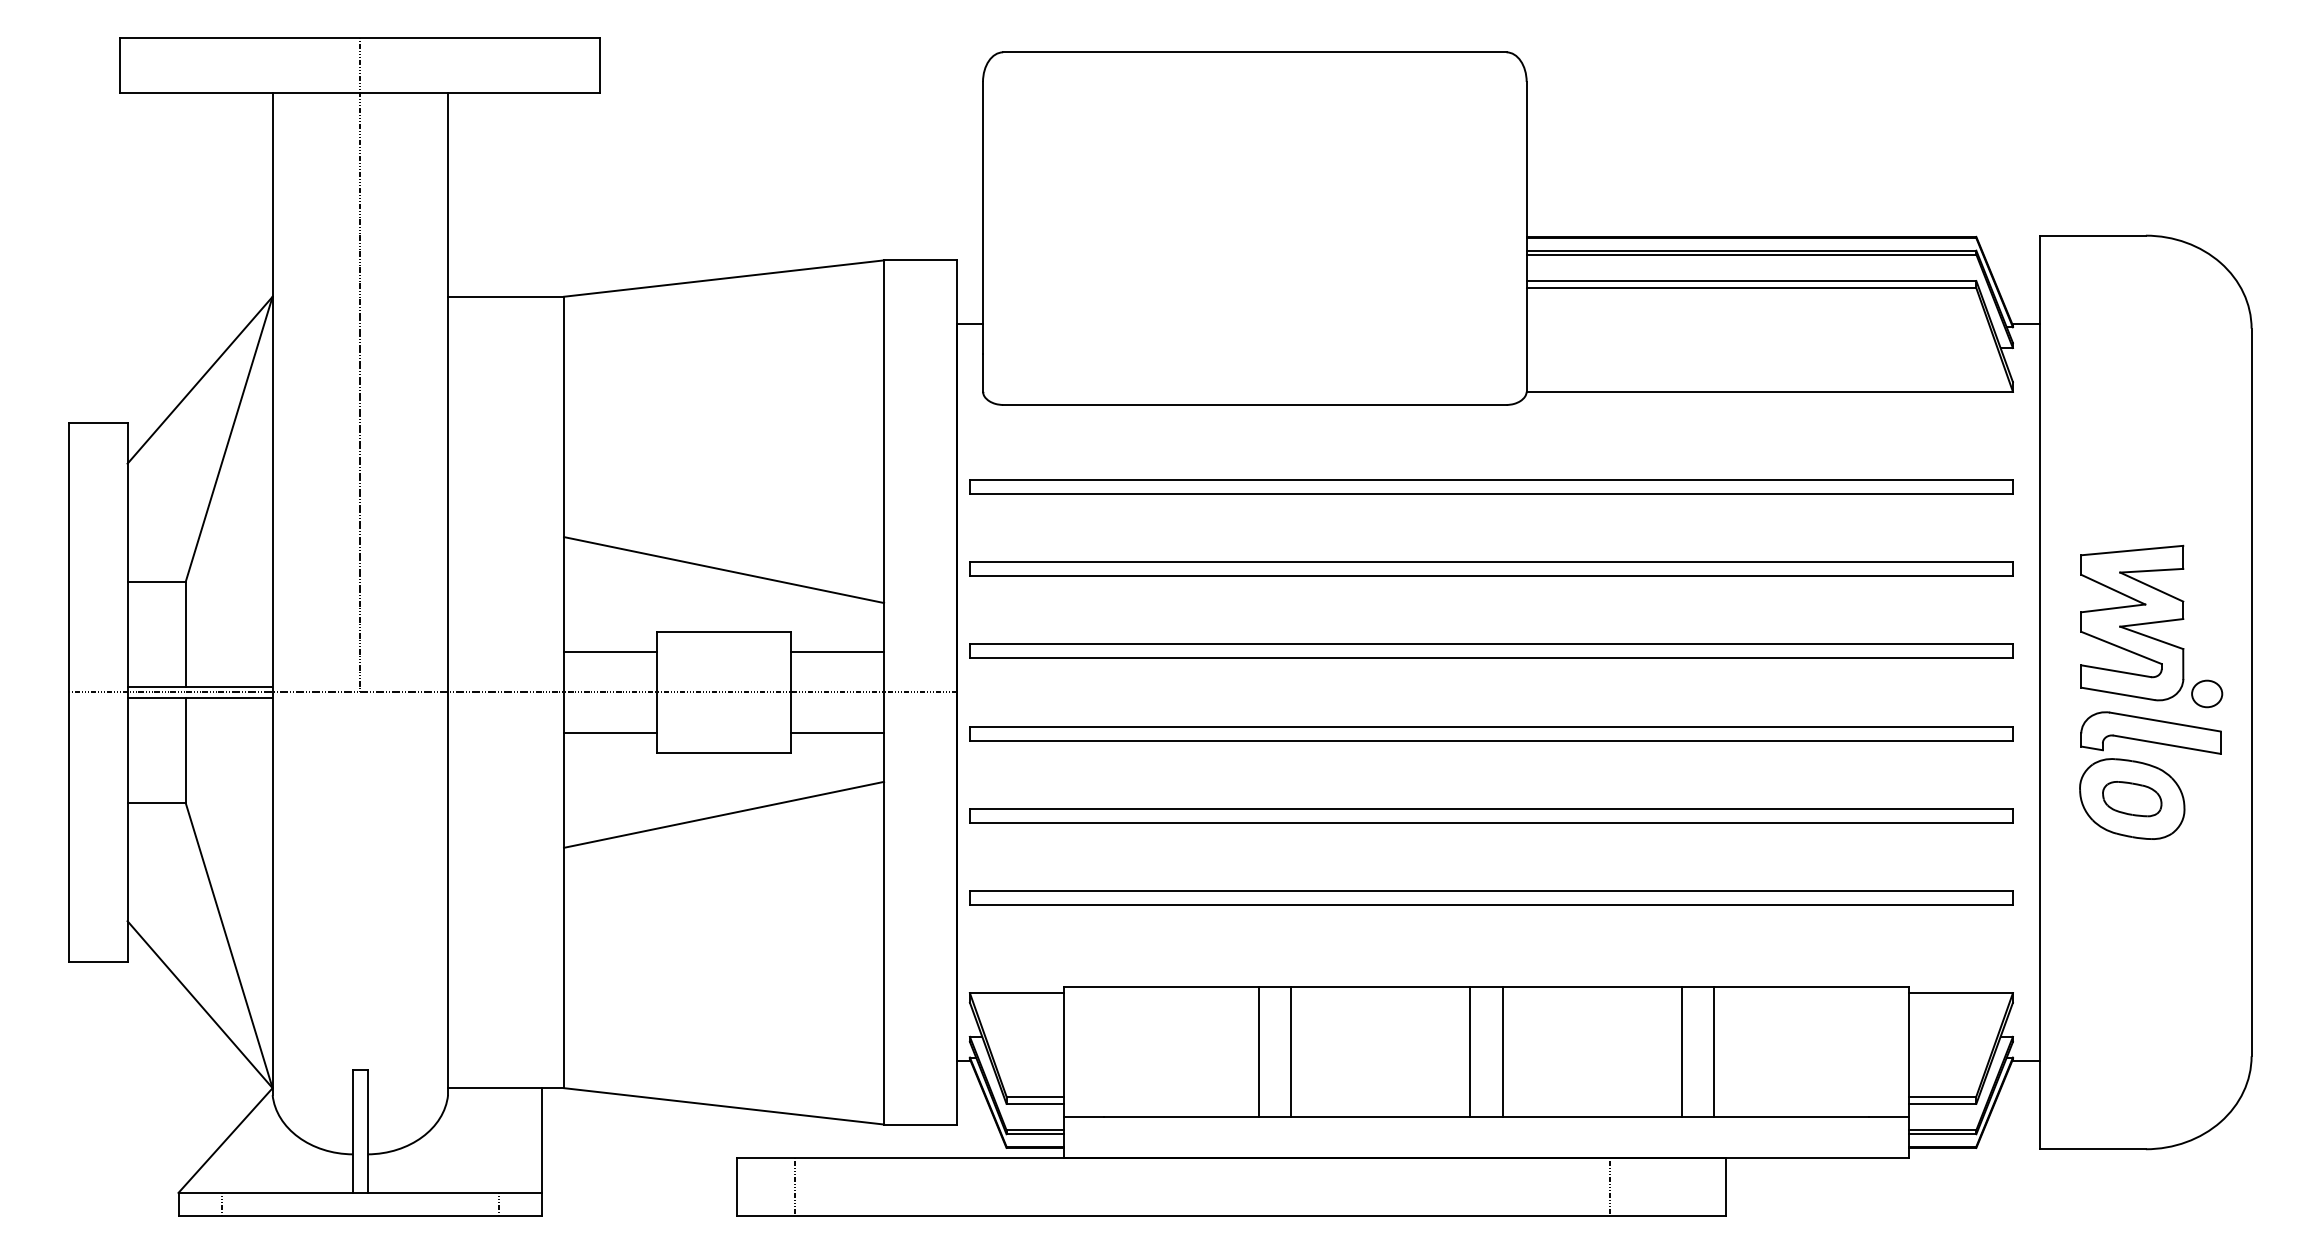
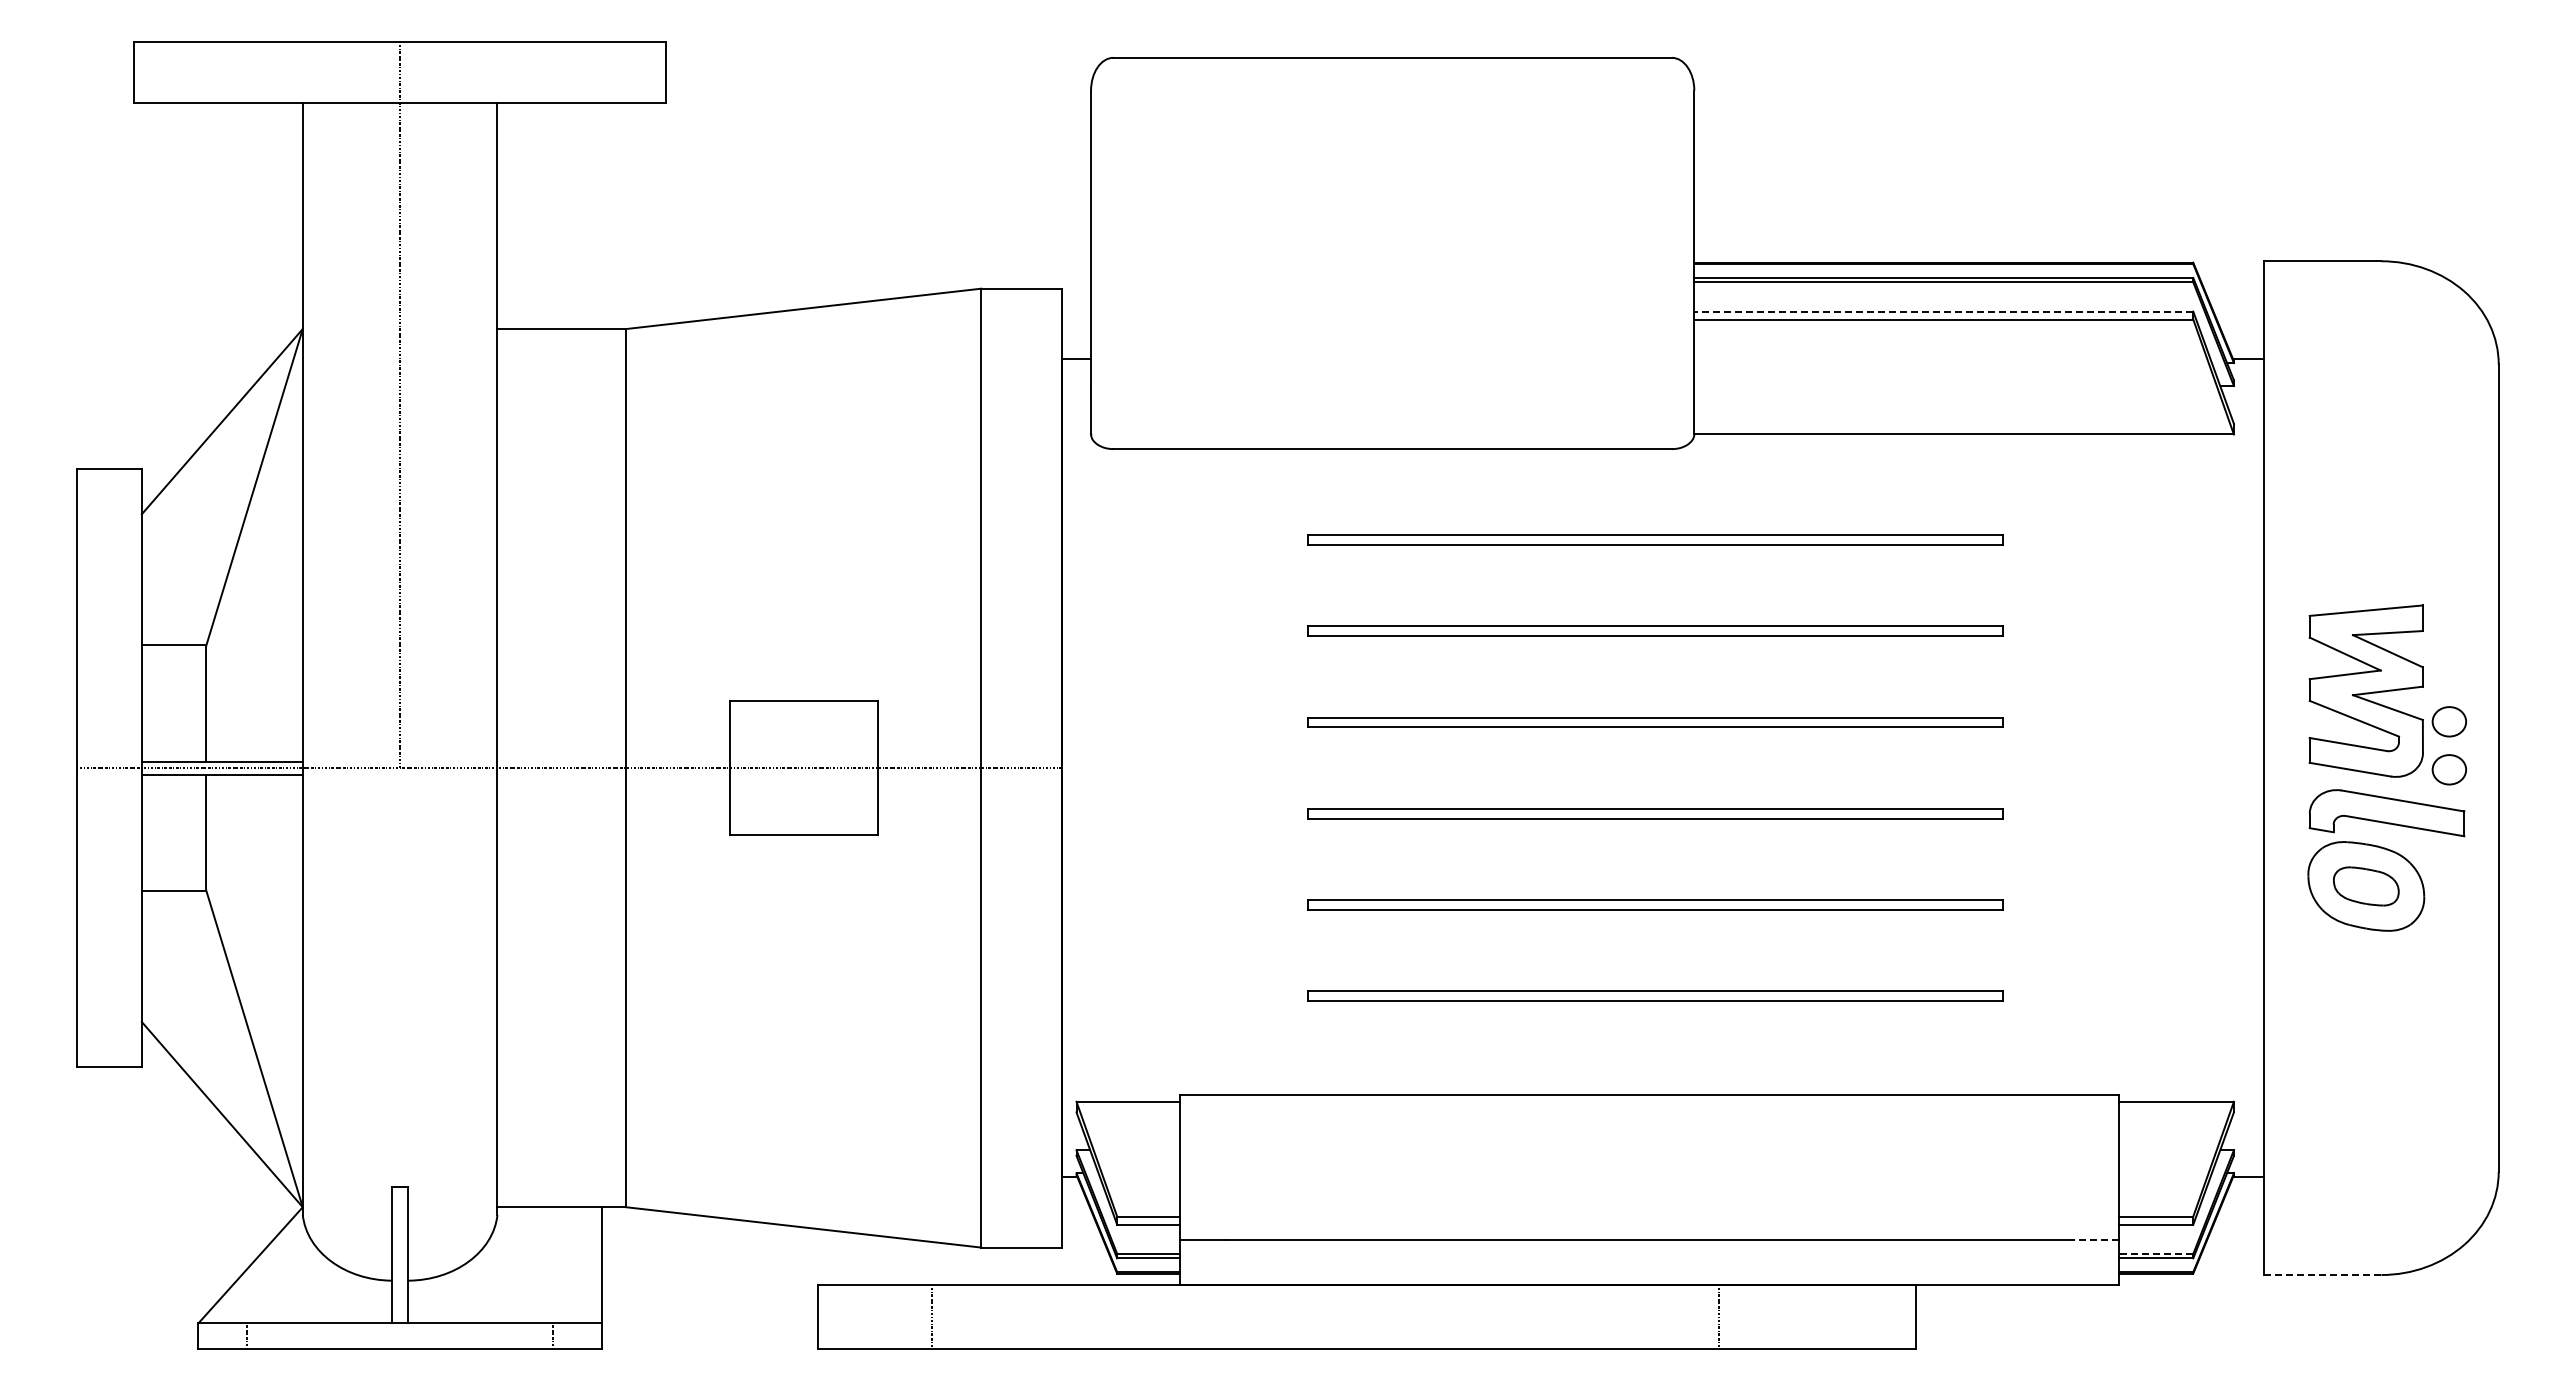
line: (1751, 280) -> (1943, 311), solid -> dashed
part: (1491, 486) -> (1655, 539), size x0.6
part: (1491, 568) -> (1655, 630), size x0.6
line: (723, 569) -> (803, 631), removed
part: (2207, 650) -> (2449, 721), added
part: (1491, 651) -> (1655, 722), size x0.6
line: (610, 652) -> (677, 723), removed
line: (837, 652) -> (929, 723), removed
line: (610, 732) -> (677, 812), removed
line: (837, 732) -> (929, 812), removed
part: (1491, 733) -> (1655, 813), size x0.6
line: (723, 814) -> (803, 903), removed
part: (1491, 815) -> (1655, 904), size x0.6
part: (1491, 897) -> (1655, 995), size x0.6
line: (1259, 1051) -> (1397, 1166), removed
line: (1290, 1051) -> (1432, 1166), removed
line: (1470, 1051) -> (1631, 1166), removed
line: (1502, 1051) -> (1667, 1166), removed
line: (1681, 1051) -> (1866, 1166), removed
line: (1714, 1051) -> (1902, 1166), removed
line: (1889, 1117) -> (2096, 1239), solid -> dashed
line: (1942, 1129) -> (2155, 1253), solid -> dashed
line: (2092, 1149) -> (2322, 1275), solid -> dashed
line: (795, 1186) -> (931, 1316), moved
line: (1609, 1186) -> (1718, 1316), moved

